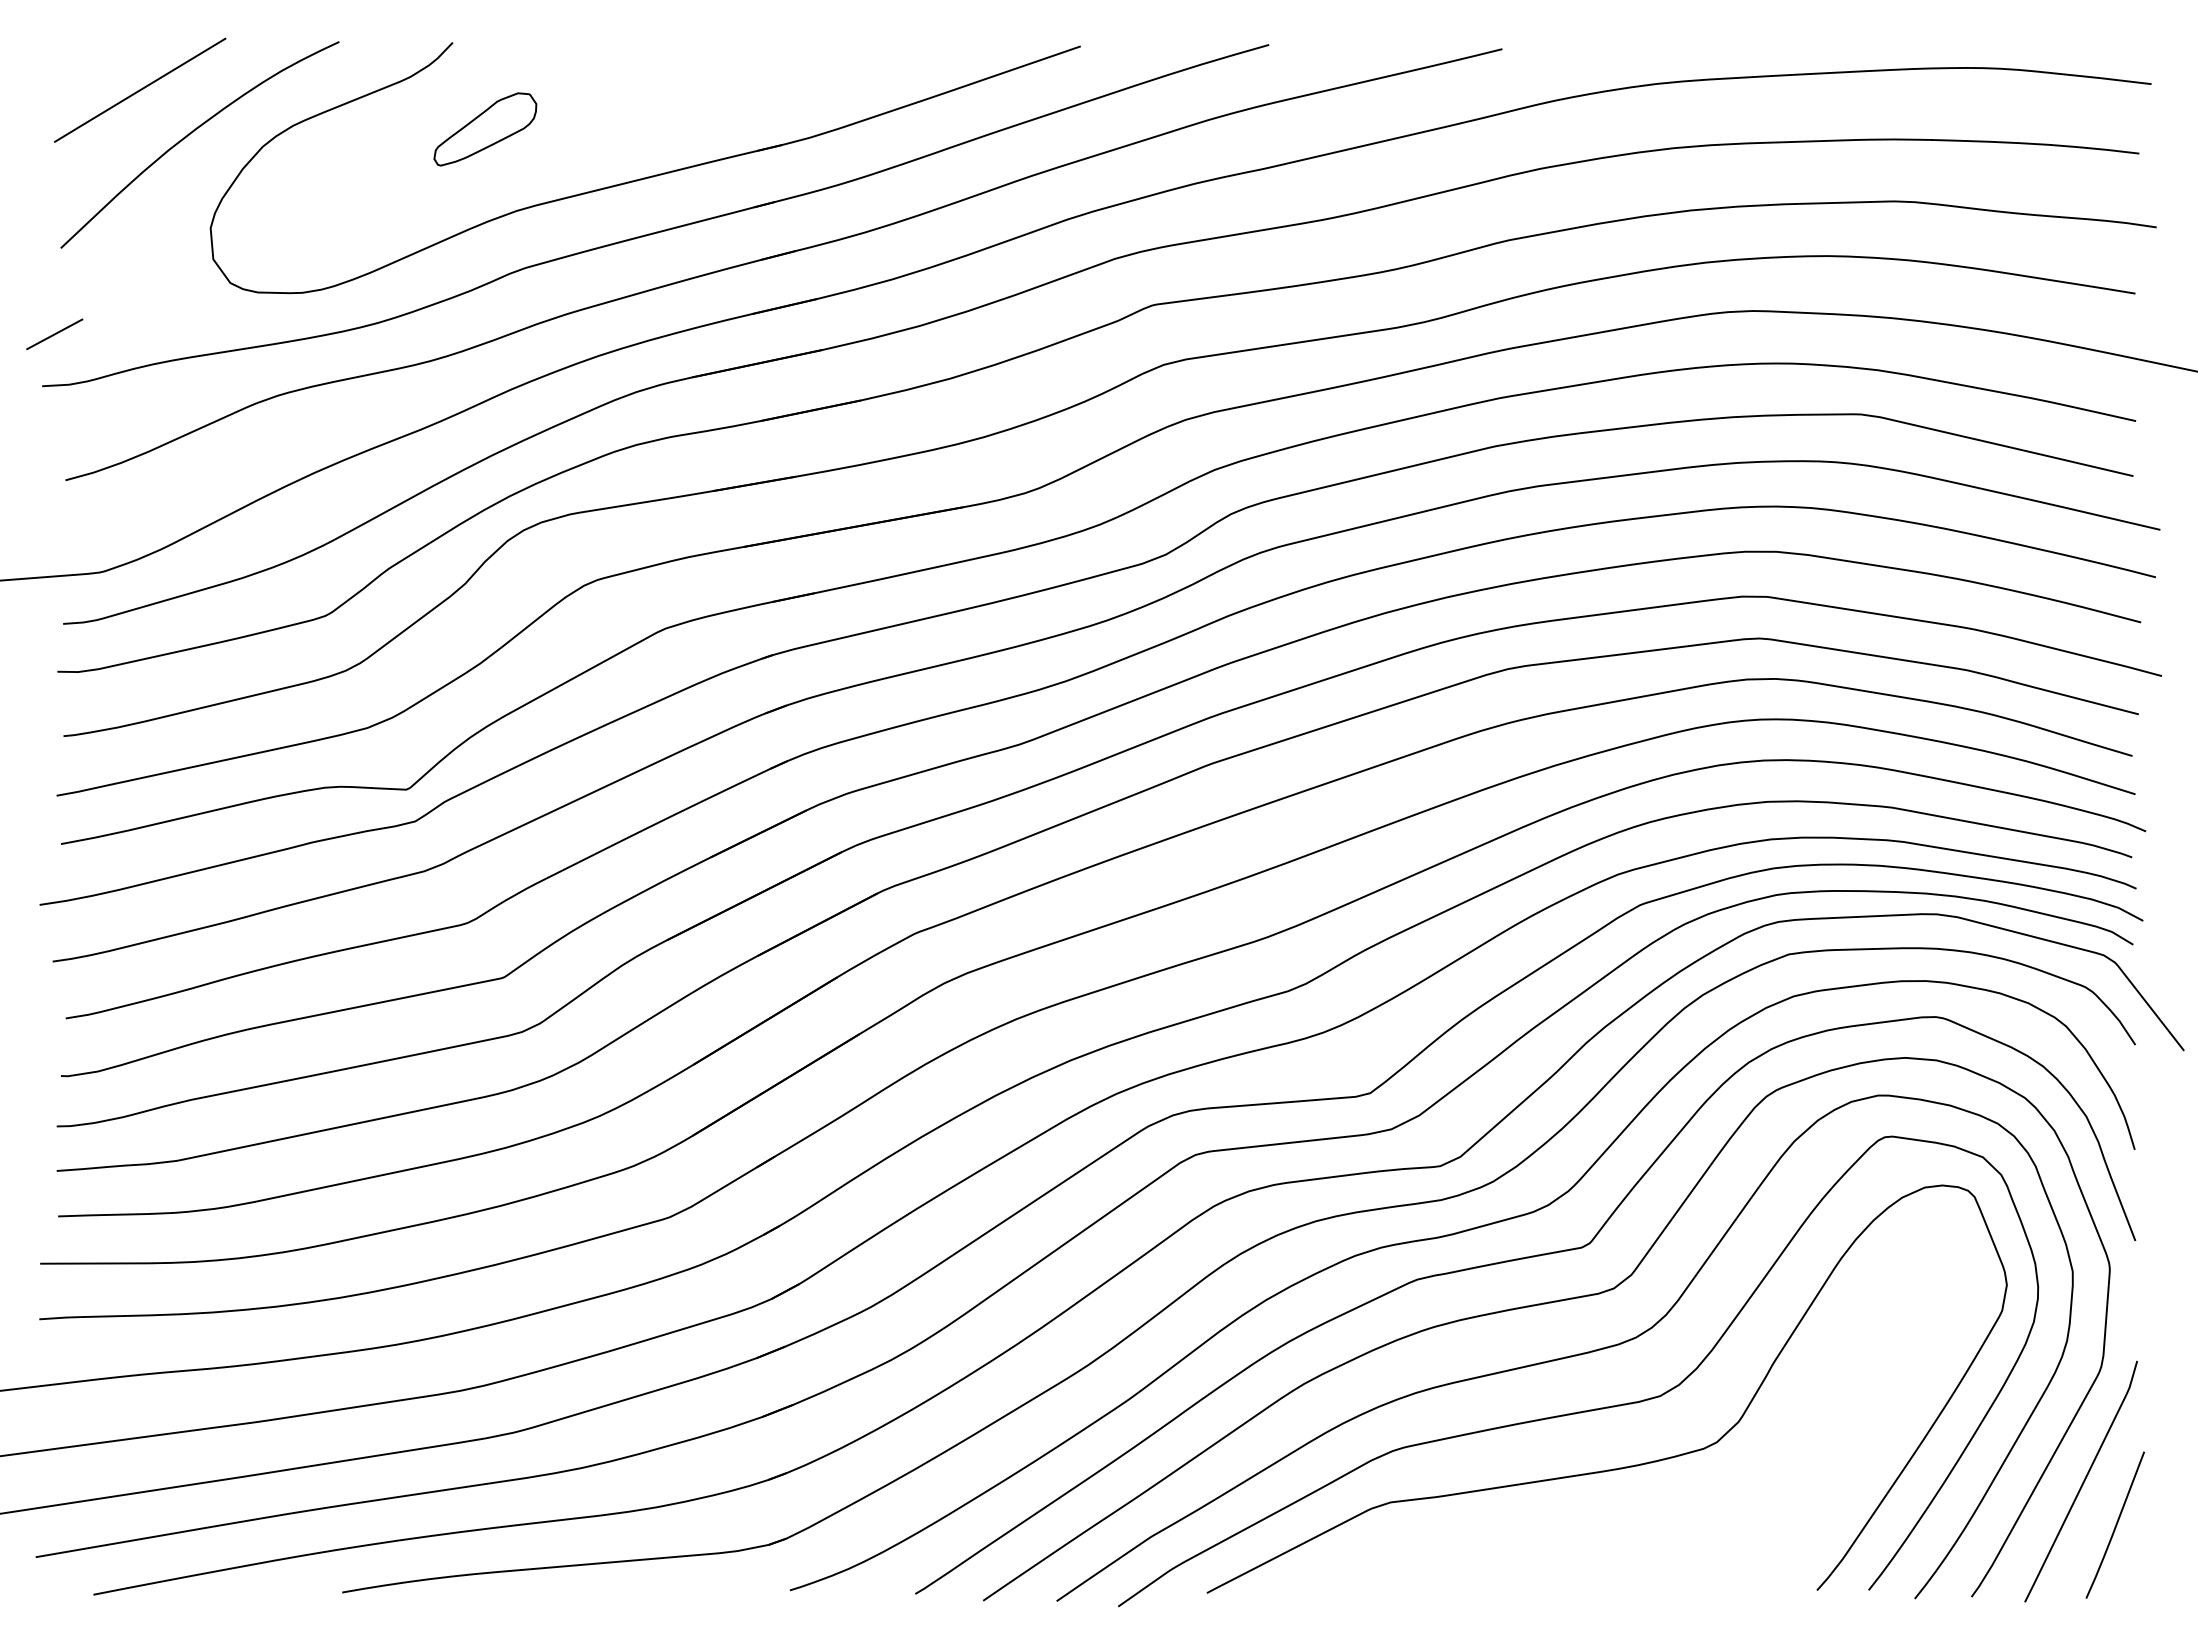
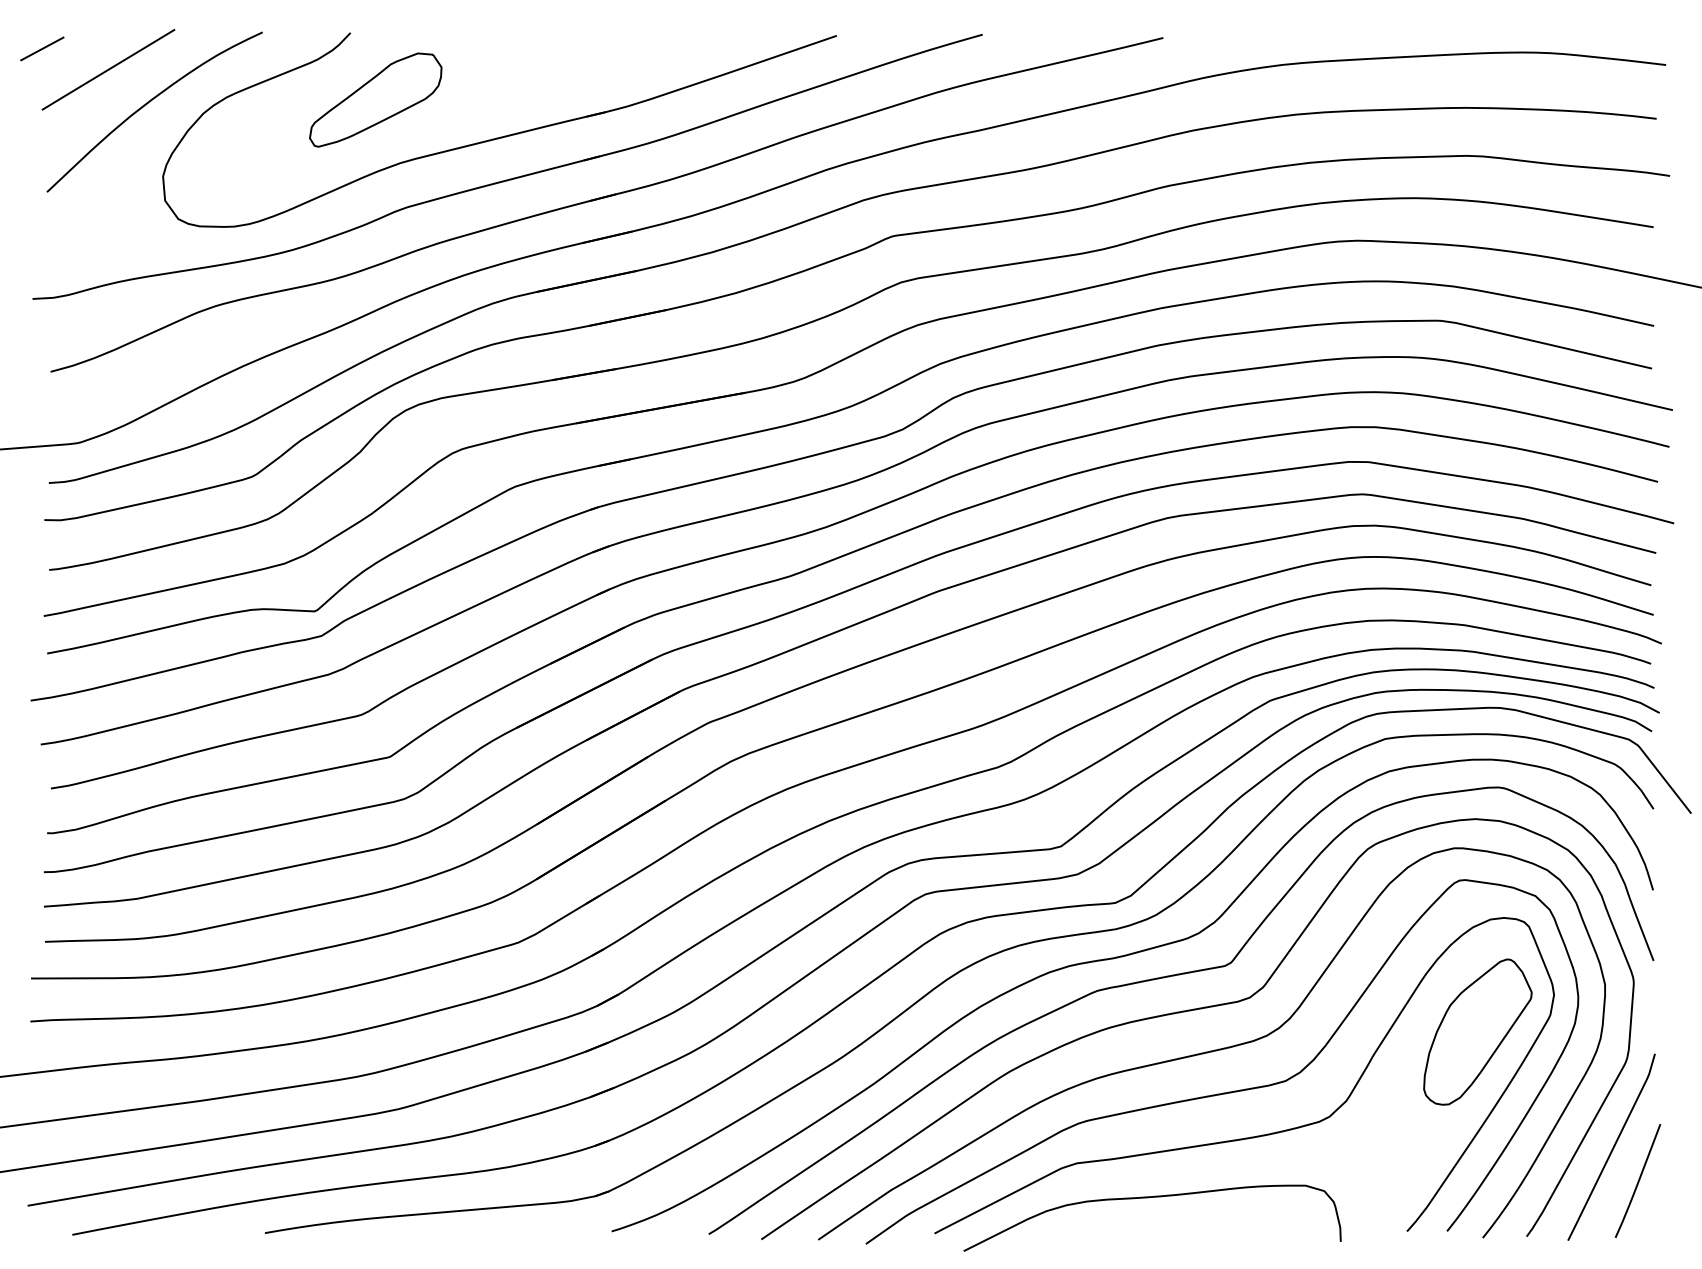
part: (485, 129) -> (375, 100), size x1.67
line: (54, 333) -> (42, 48), moved
part: (1908, 1332) -> (1477, 1031), added
curve: (1482, 1547) -> (1147, 1198), added

